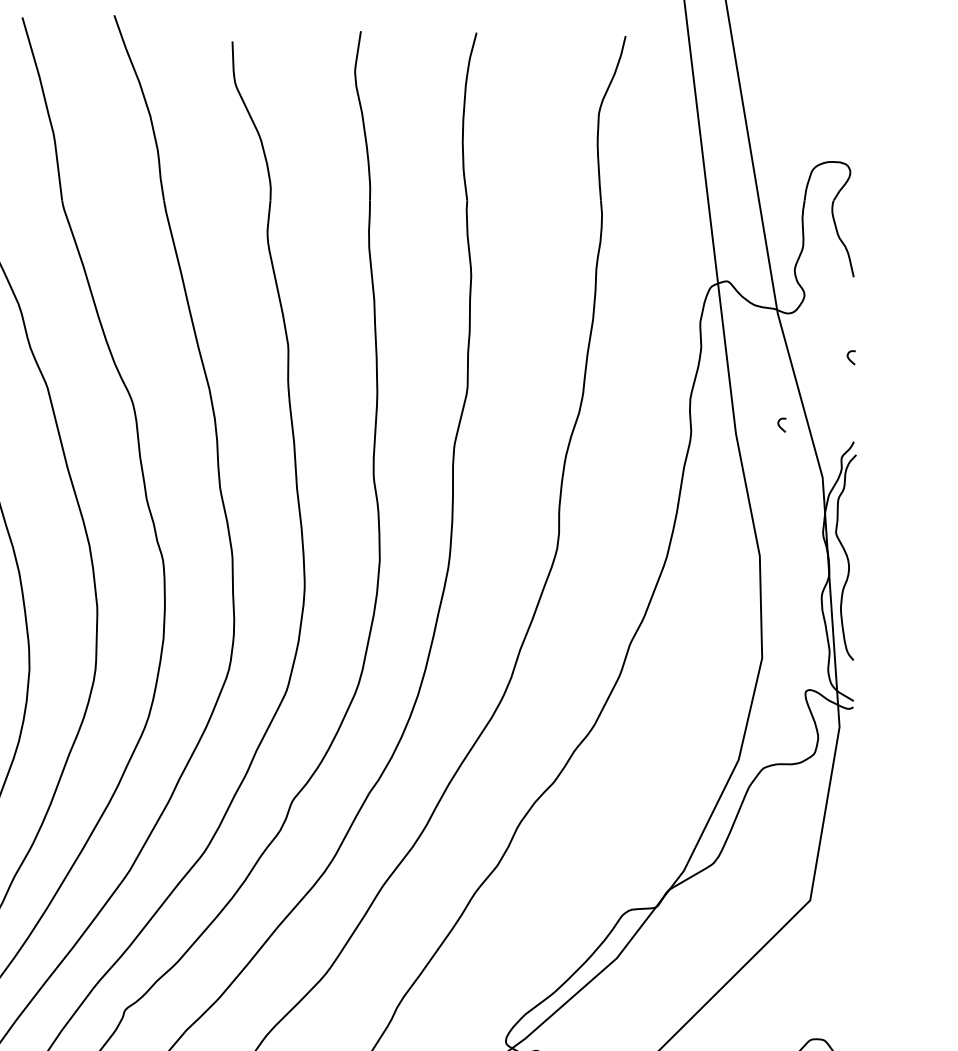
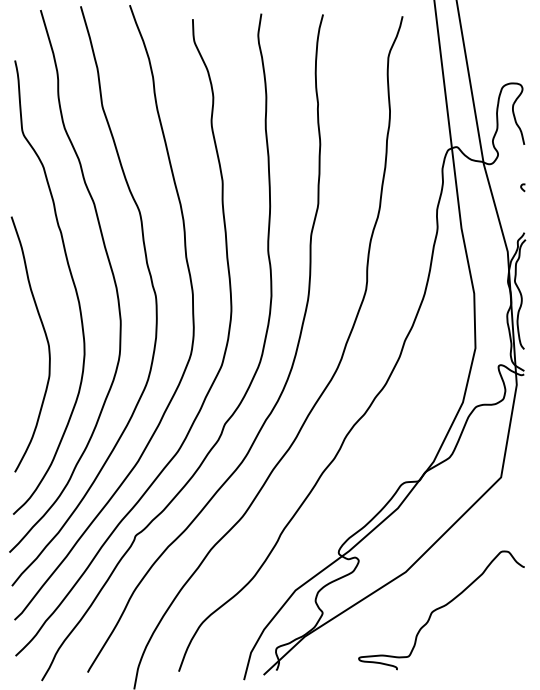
curve: (780, 424) -> (485, 223), removed

